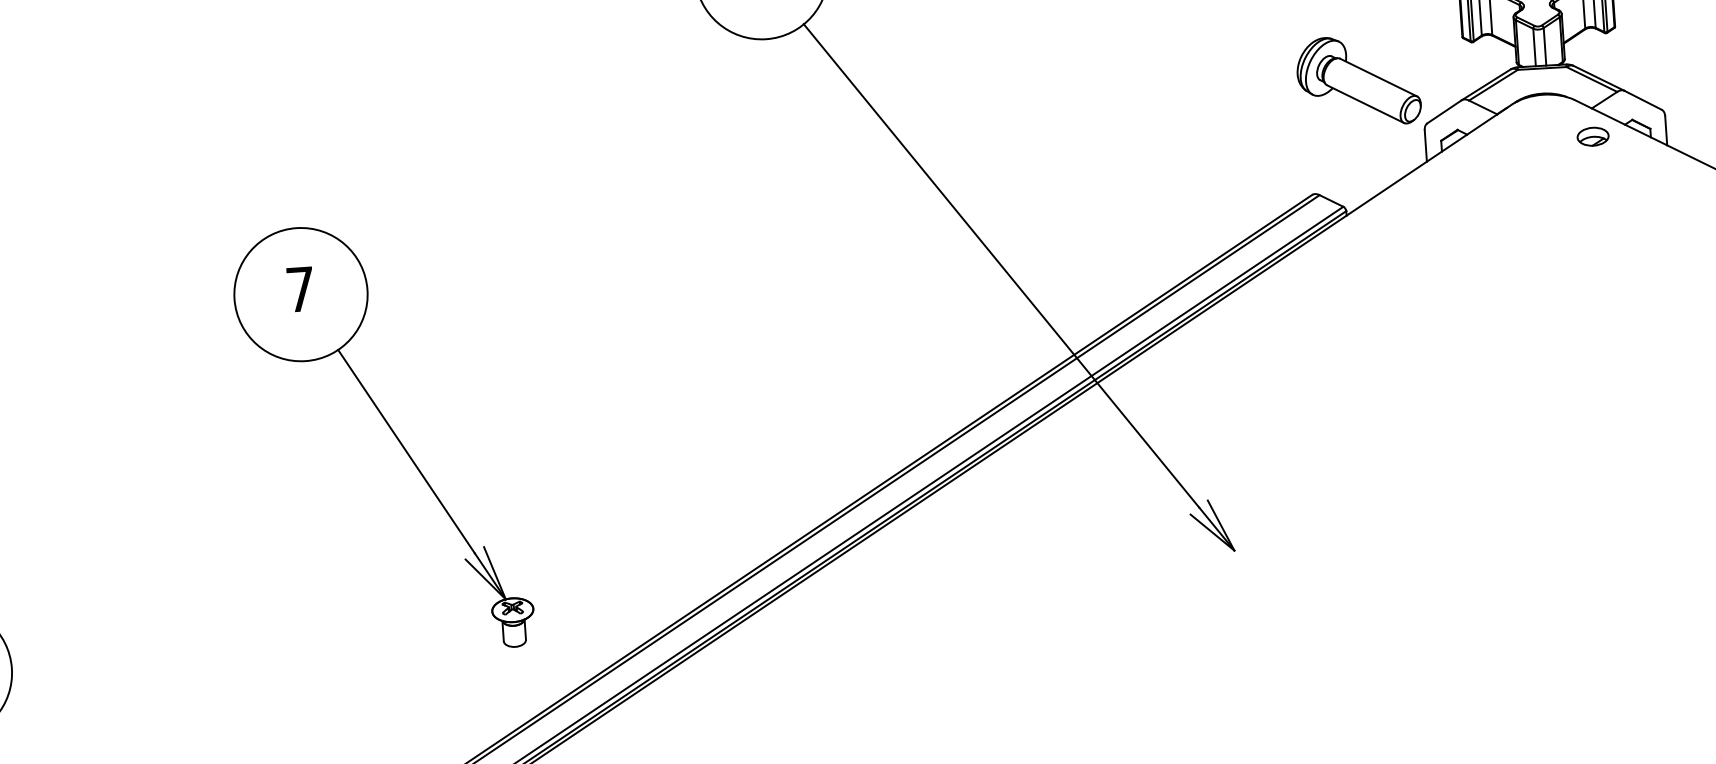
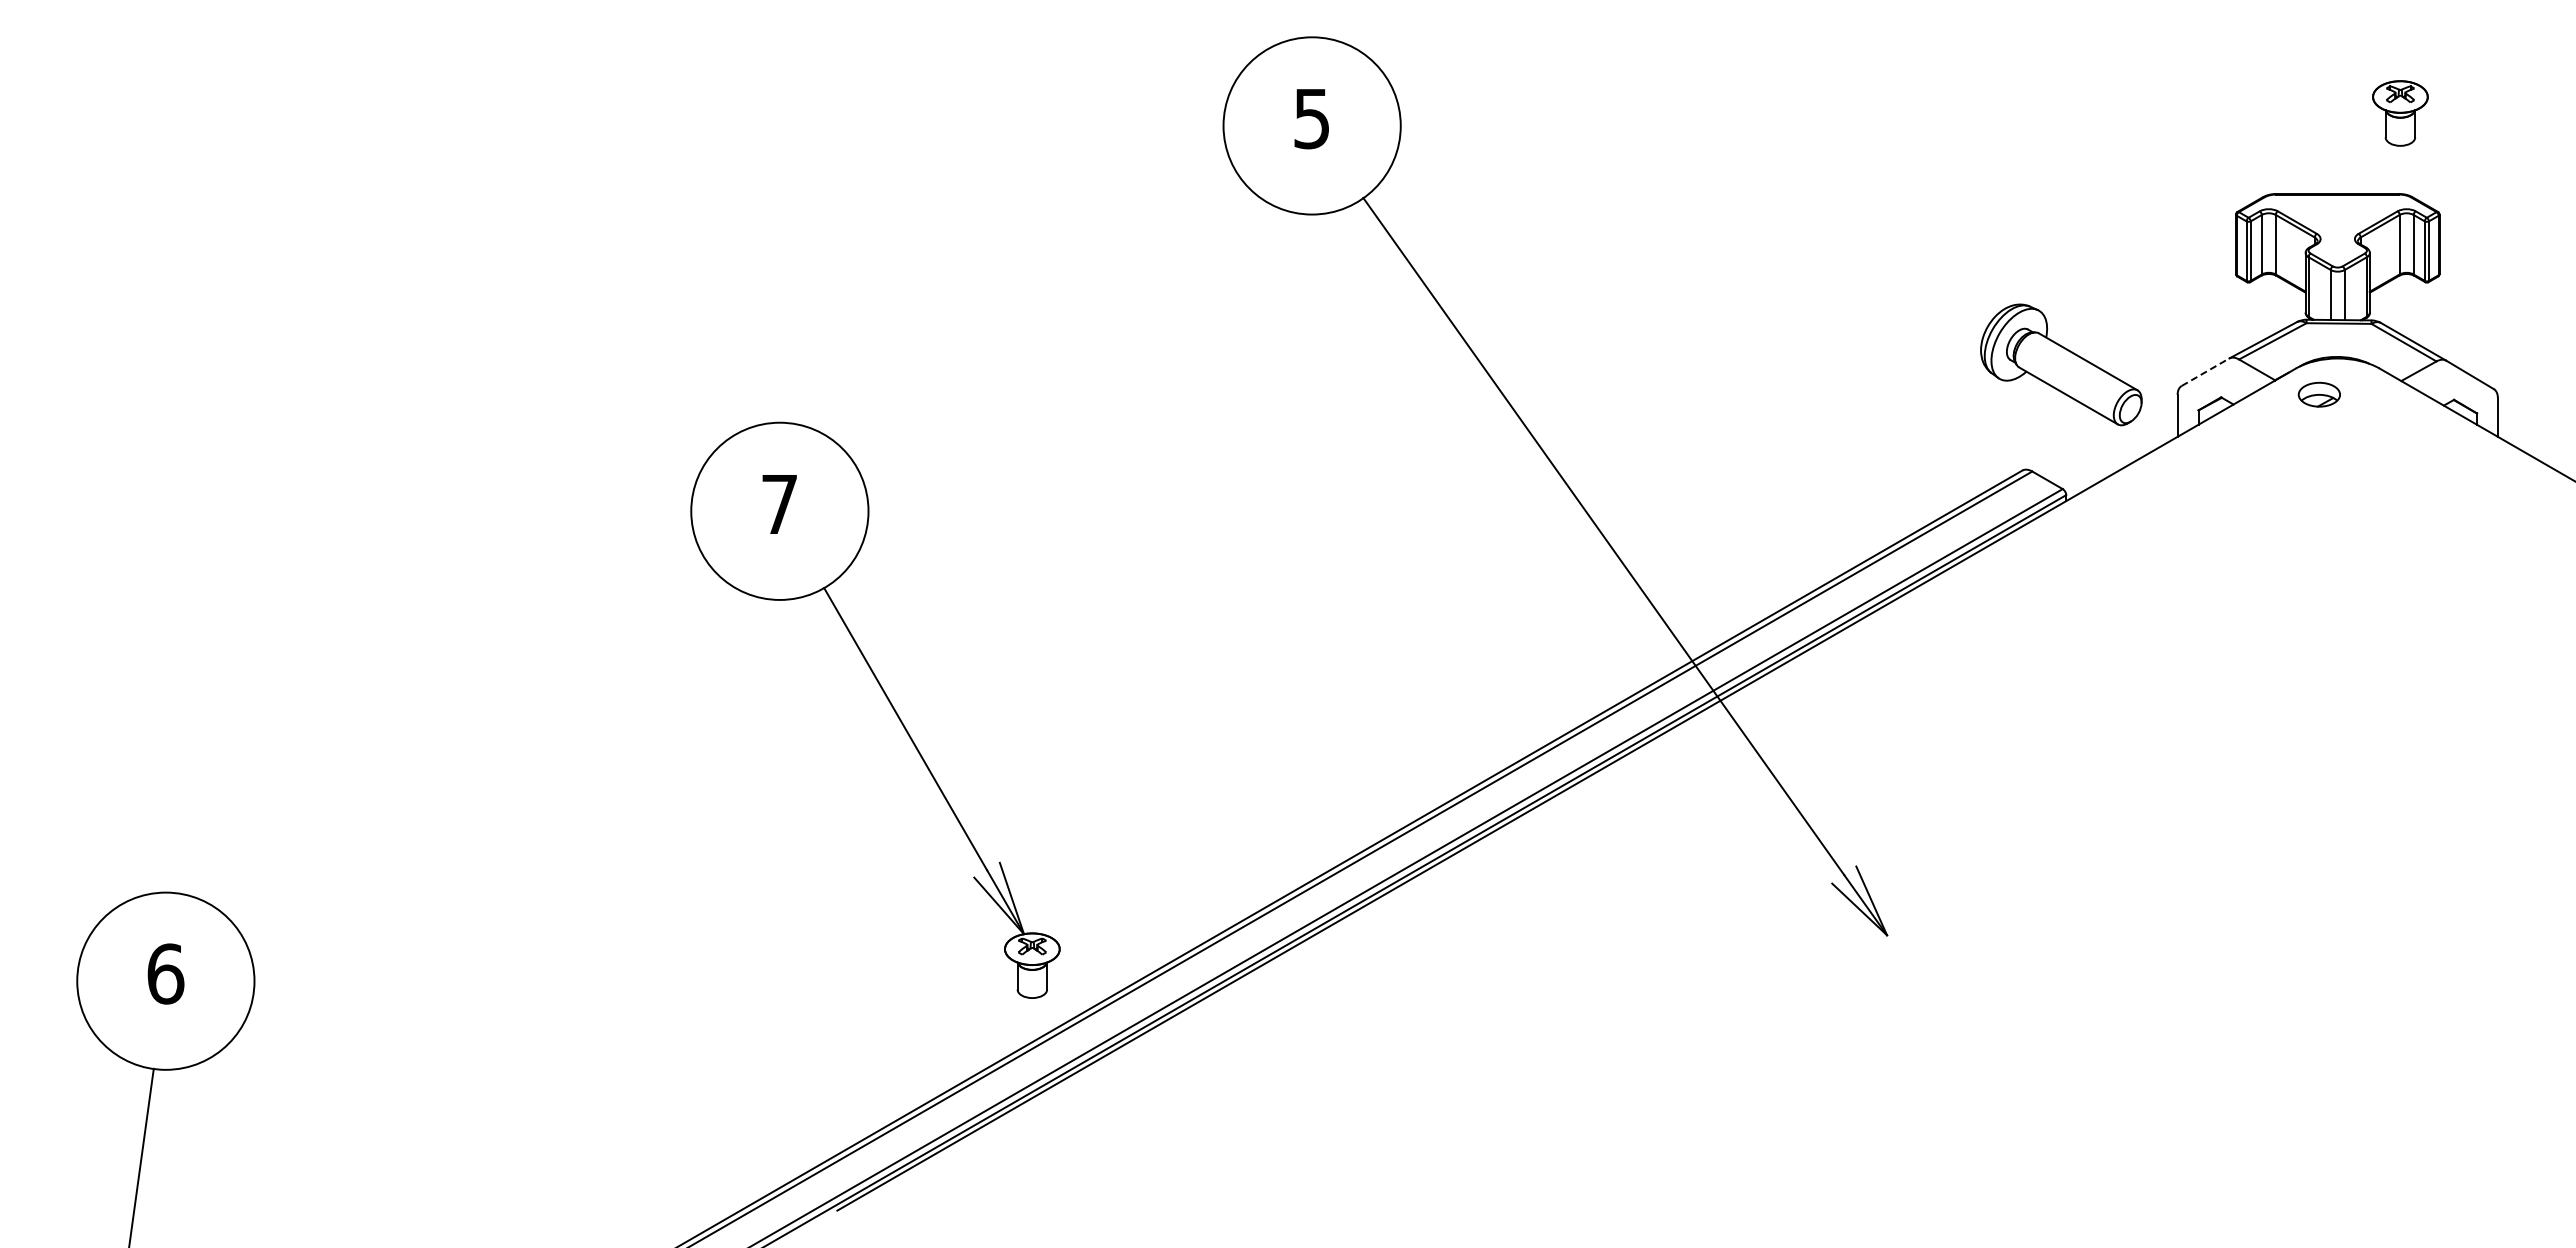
part: (1358, 80) -> (2061, 364), moved
line: (1444, 112) -> (2205, 372), solid -> dashed
part: (1592, 136) -> (2318, 394), moved
part: (393, 433) -> (889, 703), moved

